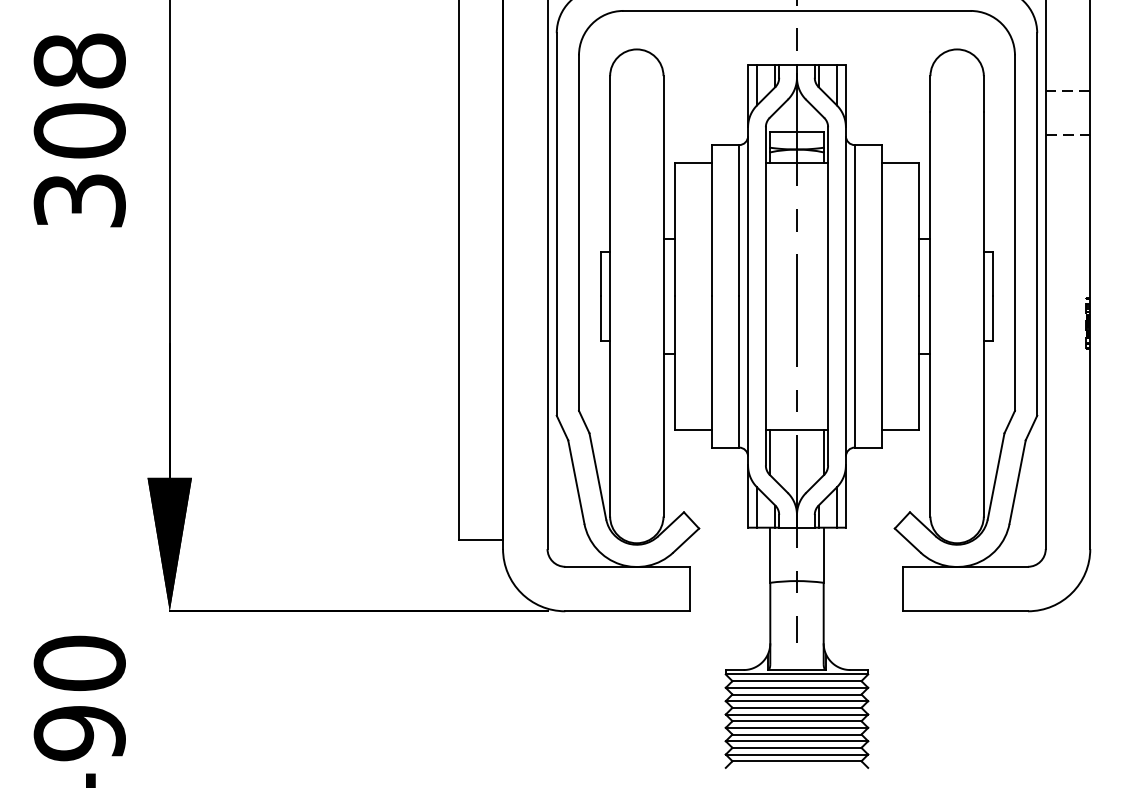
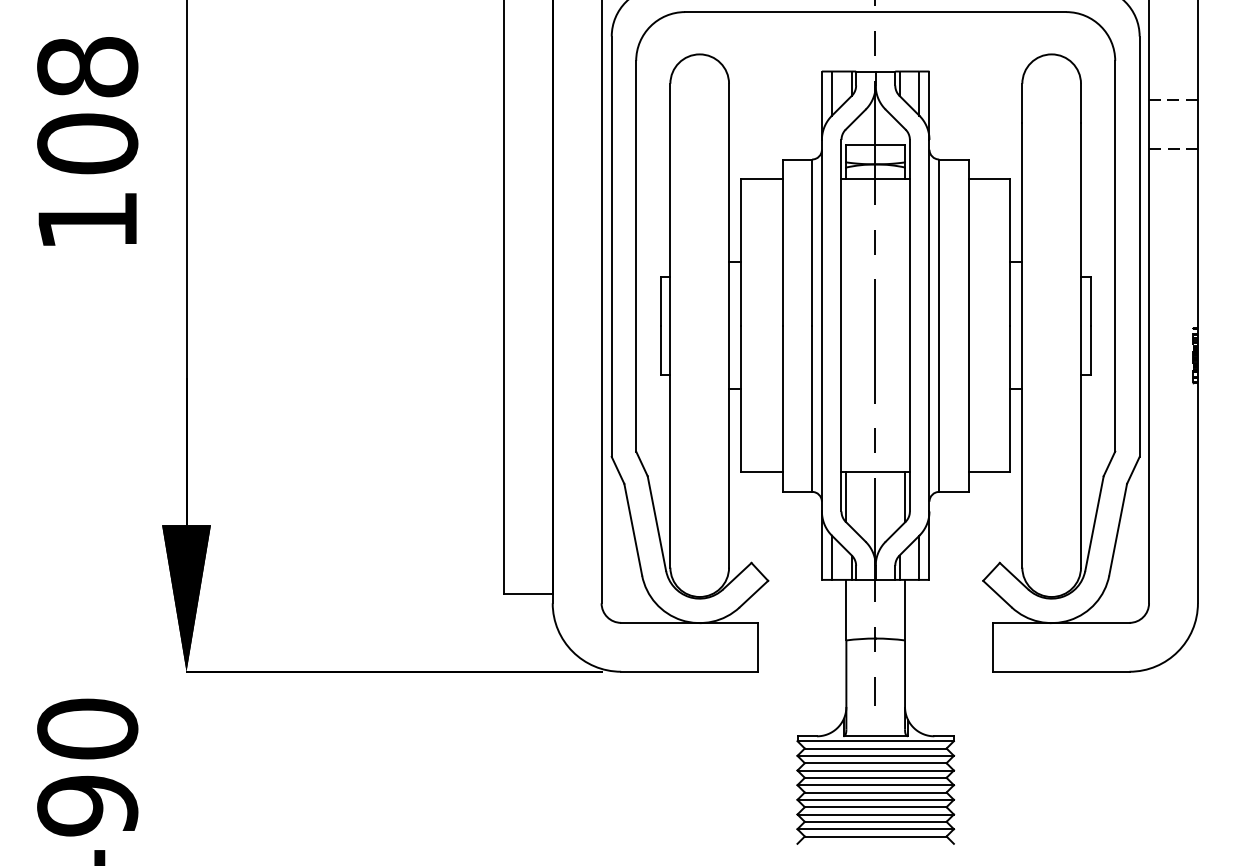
text: (79, 200) -> (87, 220), 308 -> 108

